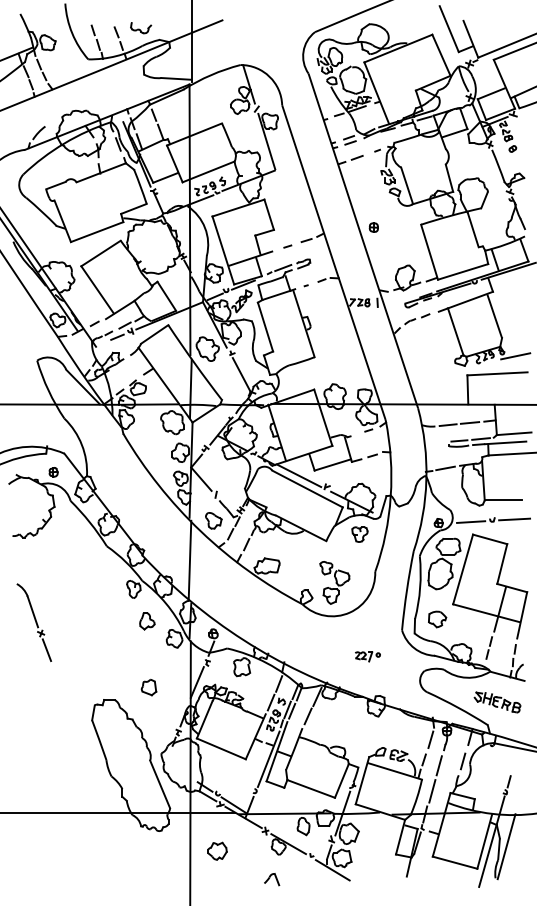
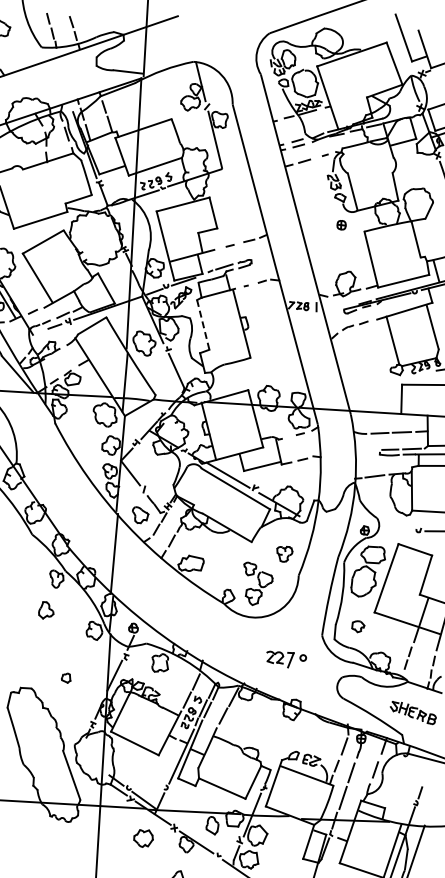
part: (141, 28) -> (96, 19), removed
part: (373, 227) -> (341, 225), moved
line: (265, 327) -> (203, 325), solid -> dashed
line: (471, 521) -> (397, 530), removed
part: (359, 534) -> (284, 554), moved
part: (437, 619) -> (358, 626), size x0.7
part: (147, 621) -> (46, 610), moved
part: (367, 656) -> (286, 659), size x1.6
part: (148, 687) -> (65, 677), size x0.6
part: (217, 850) -> (143, 837), moved

